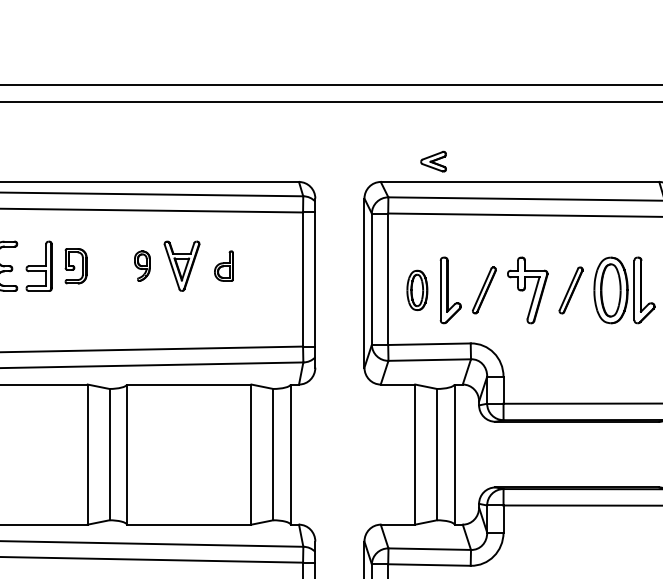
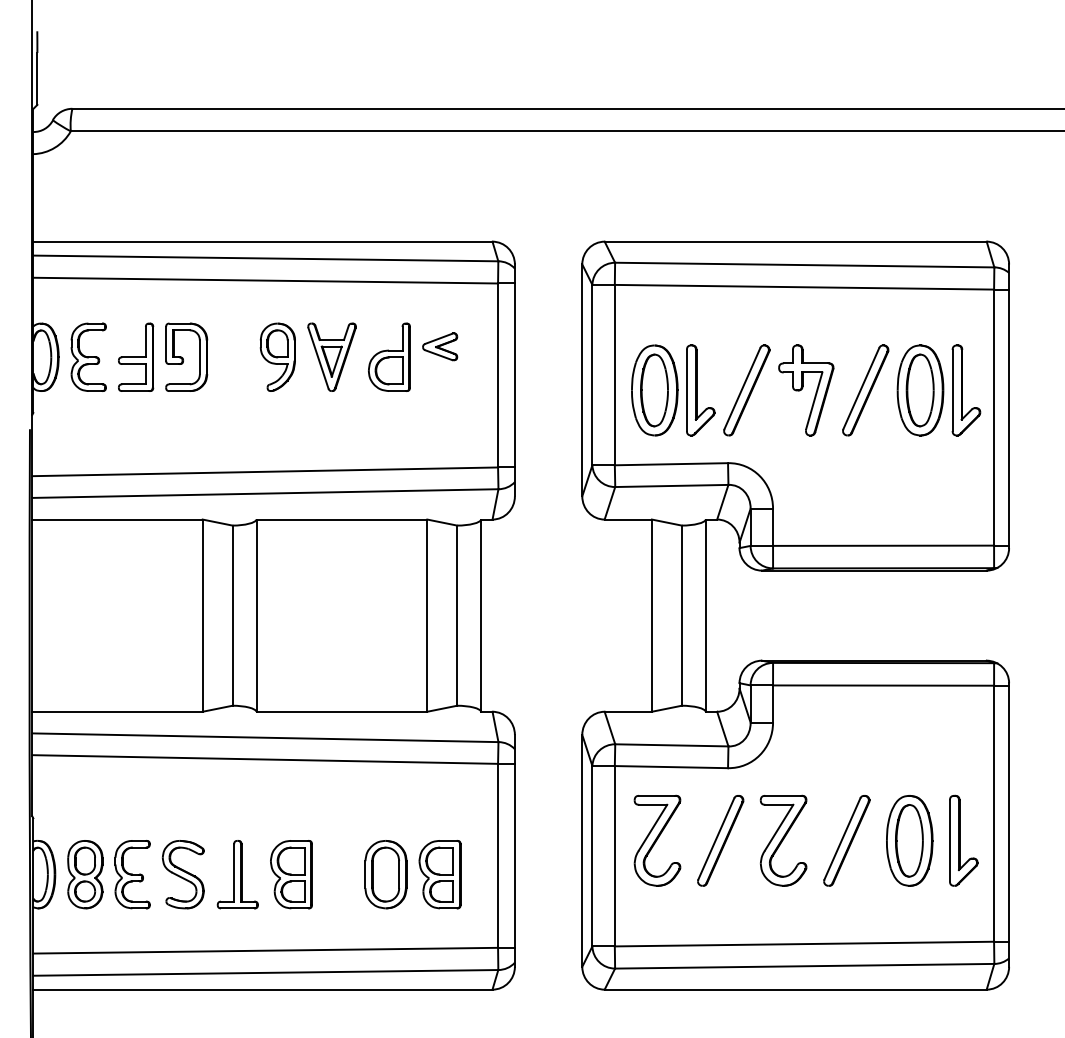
part: (433, 161) -> (440, 346), moved
part: (75, 265) -> (186, 356), size x1.43
part: (142, 265) -> (277, 356), size x1.67
part: (223, 265) -> (389, 356), size x1.67
part: (417, 290) -> (654, 390), size x1.67
part: (484, 290) -> (746, 390), size x1.43
part: (570, 290) -> (865, 390), size x1.43

